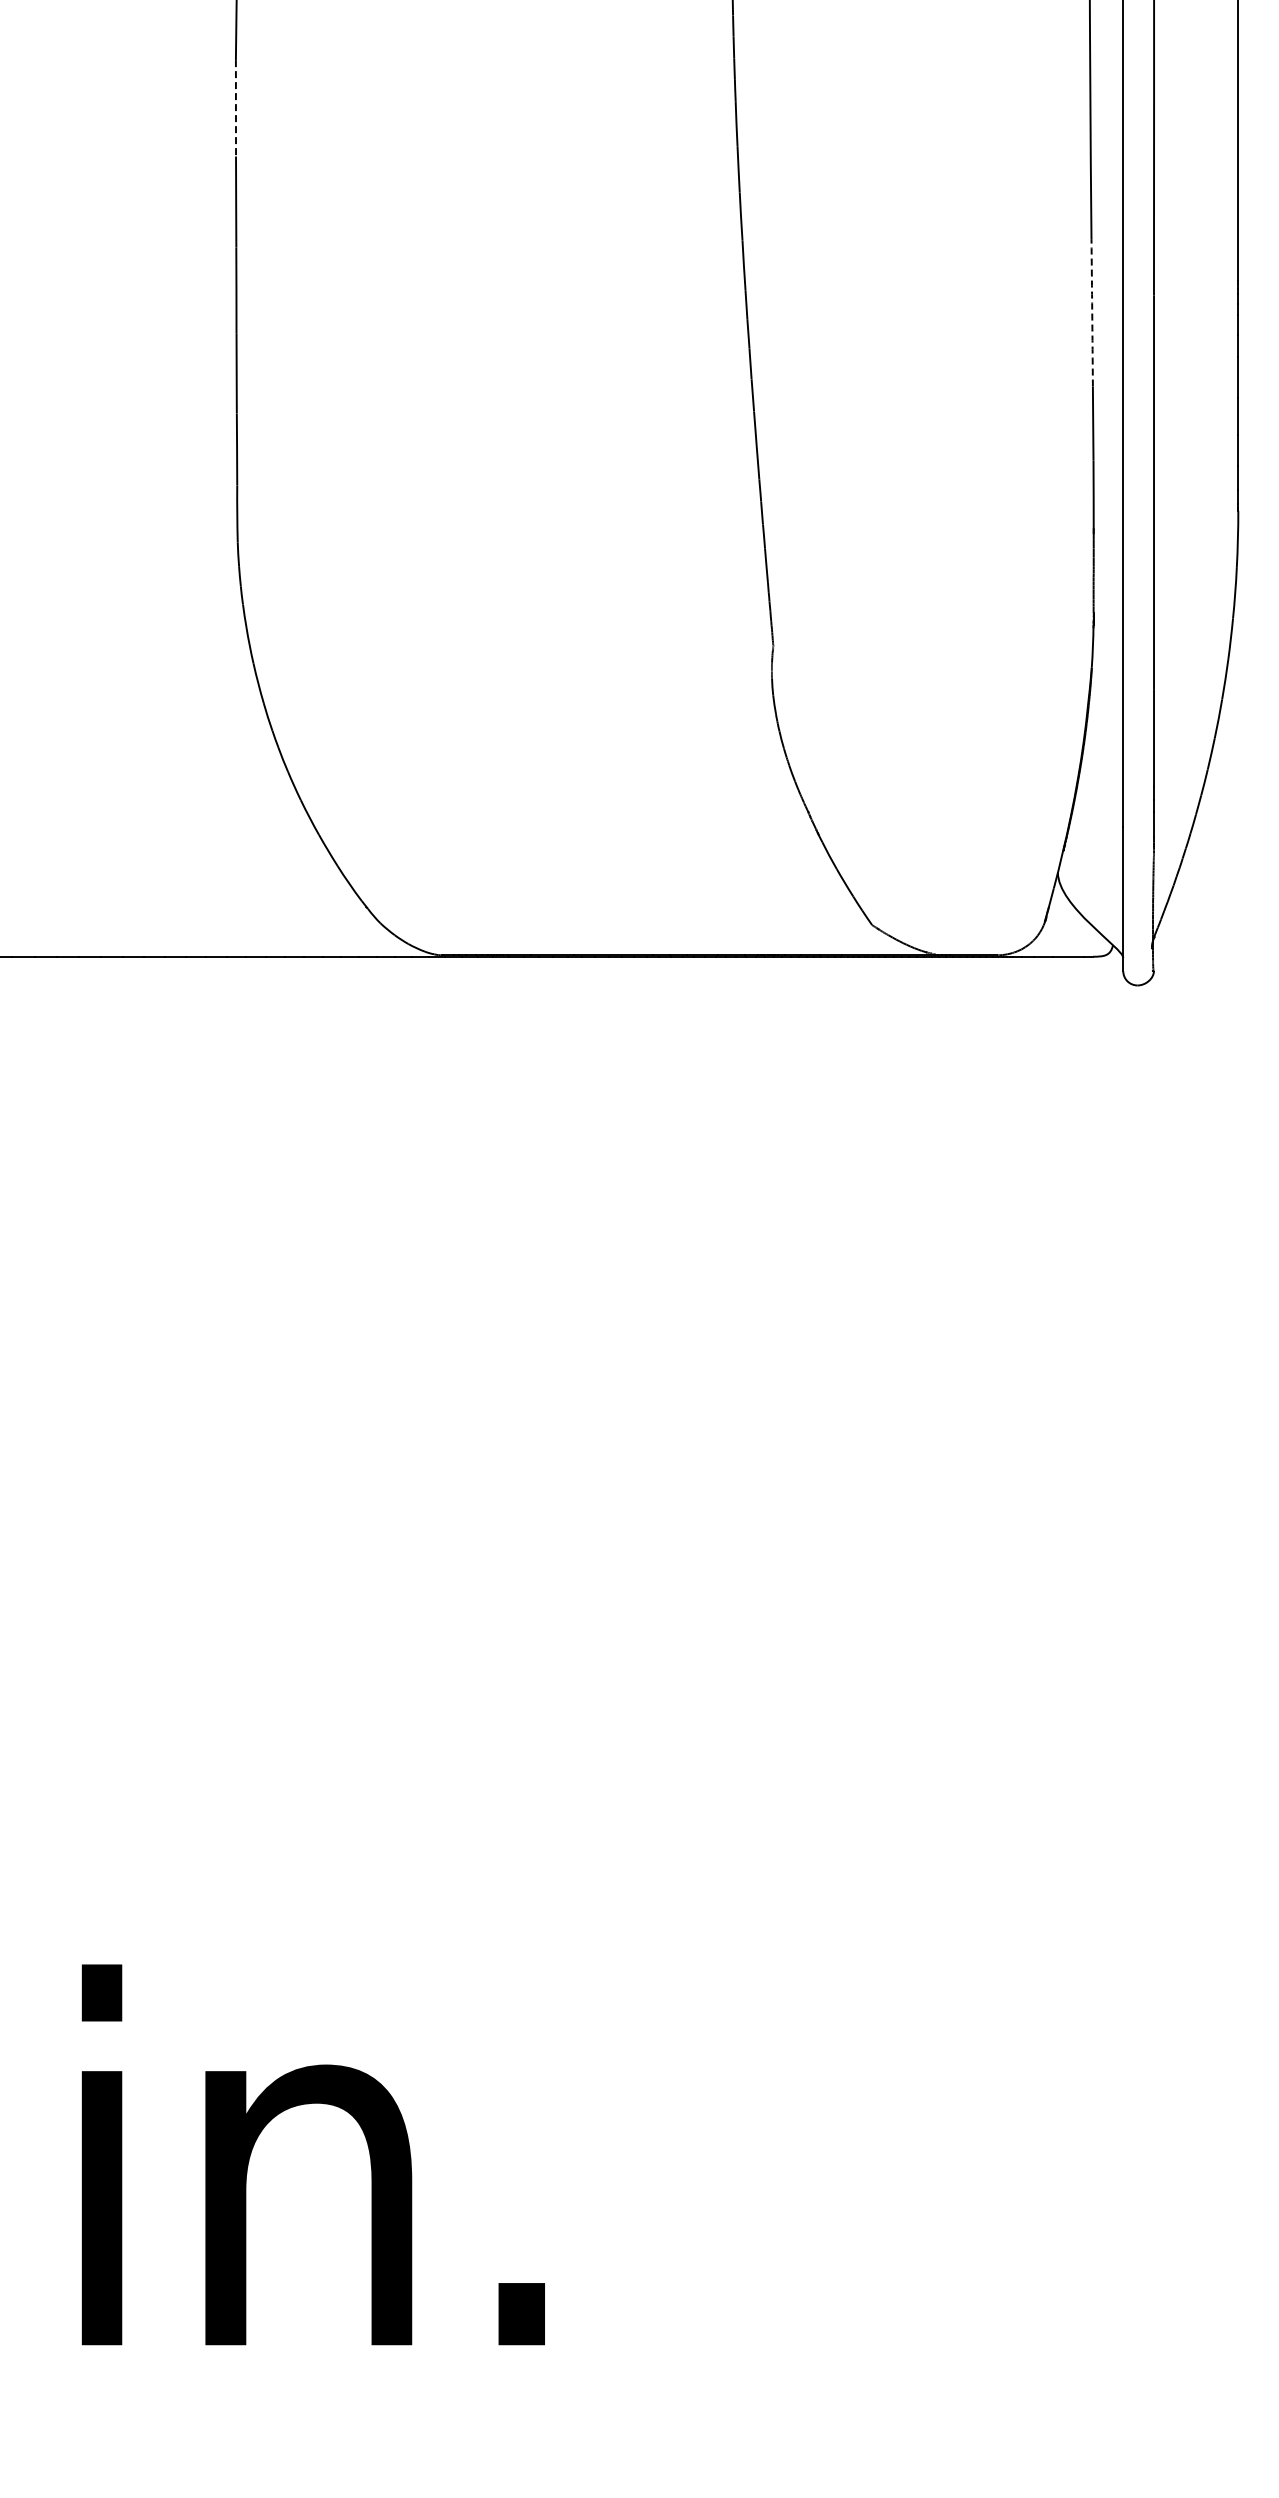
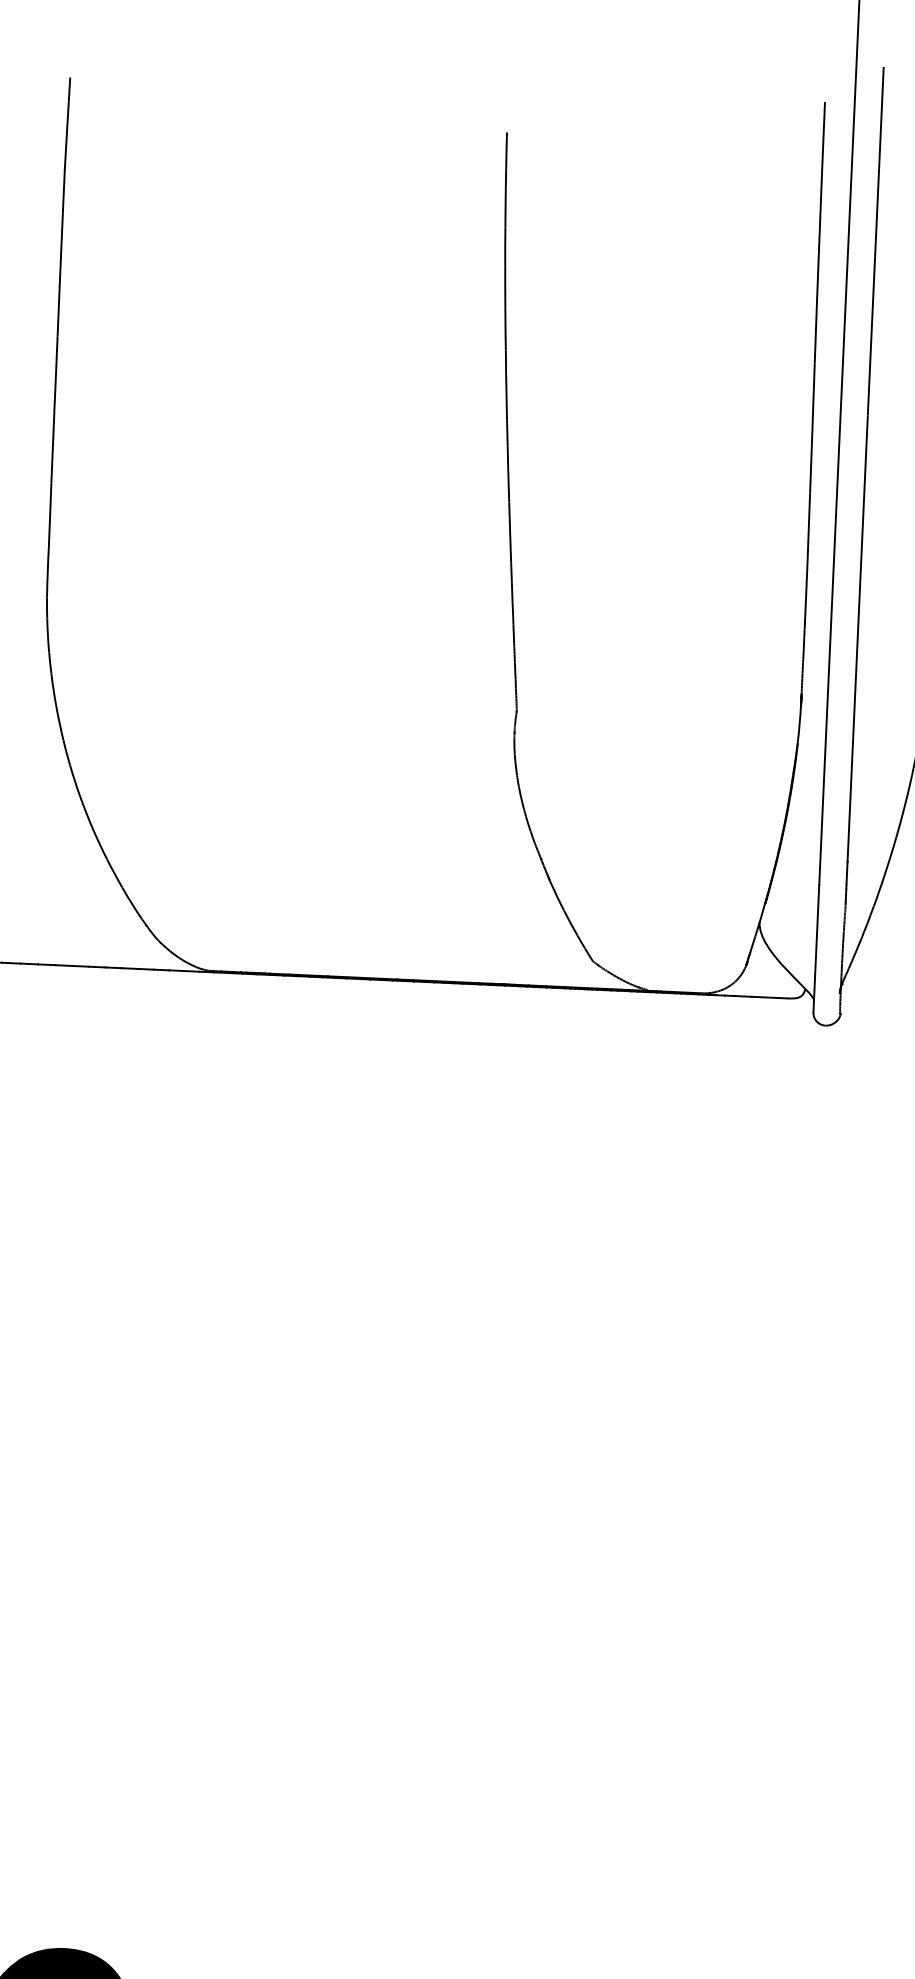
line: (235, 108) -> (62, 213), dashed -> solid
arc: (1092, 312) -> (812, 428), dashed -> solid

